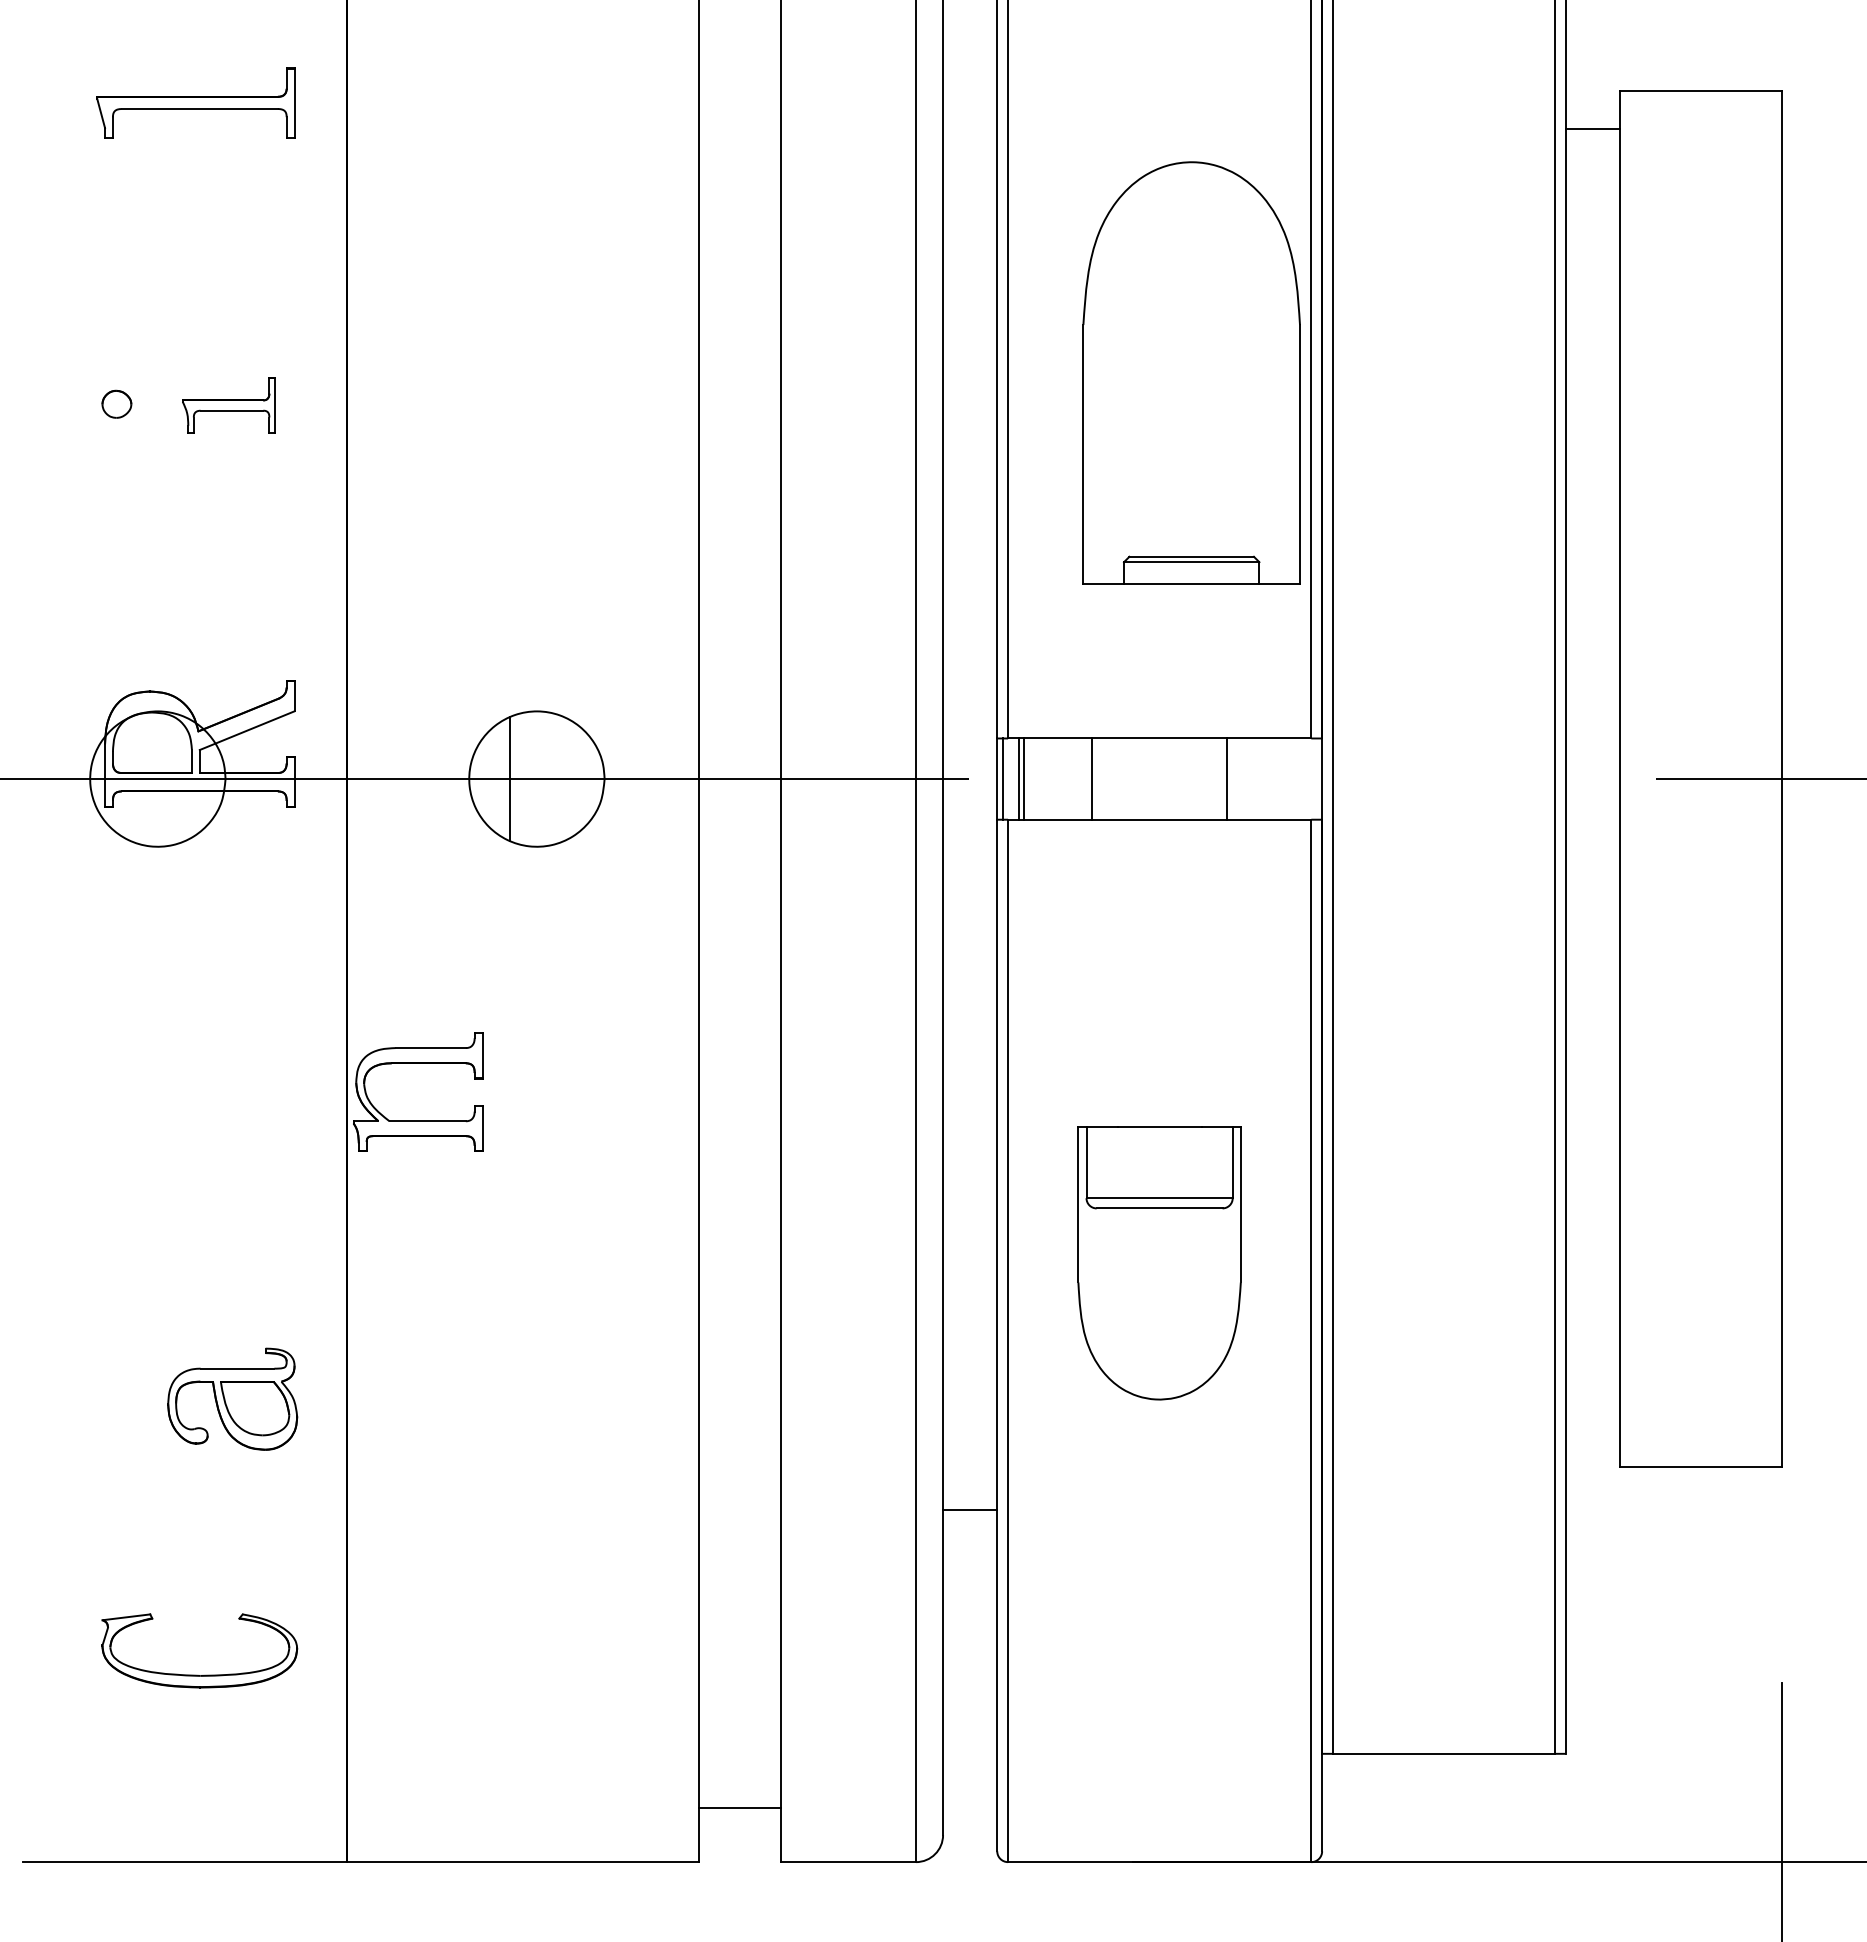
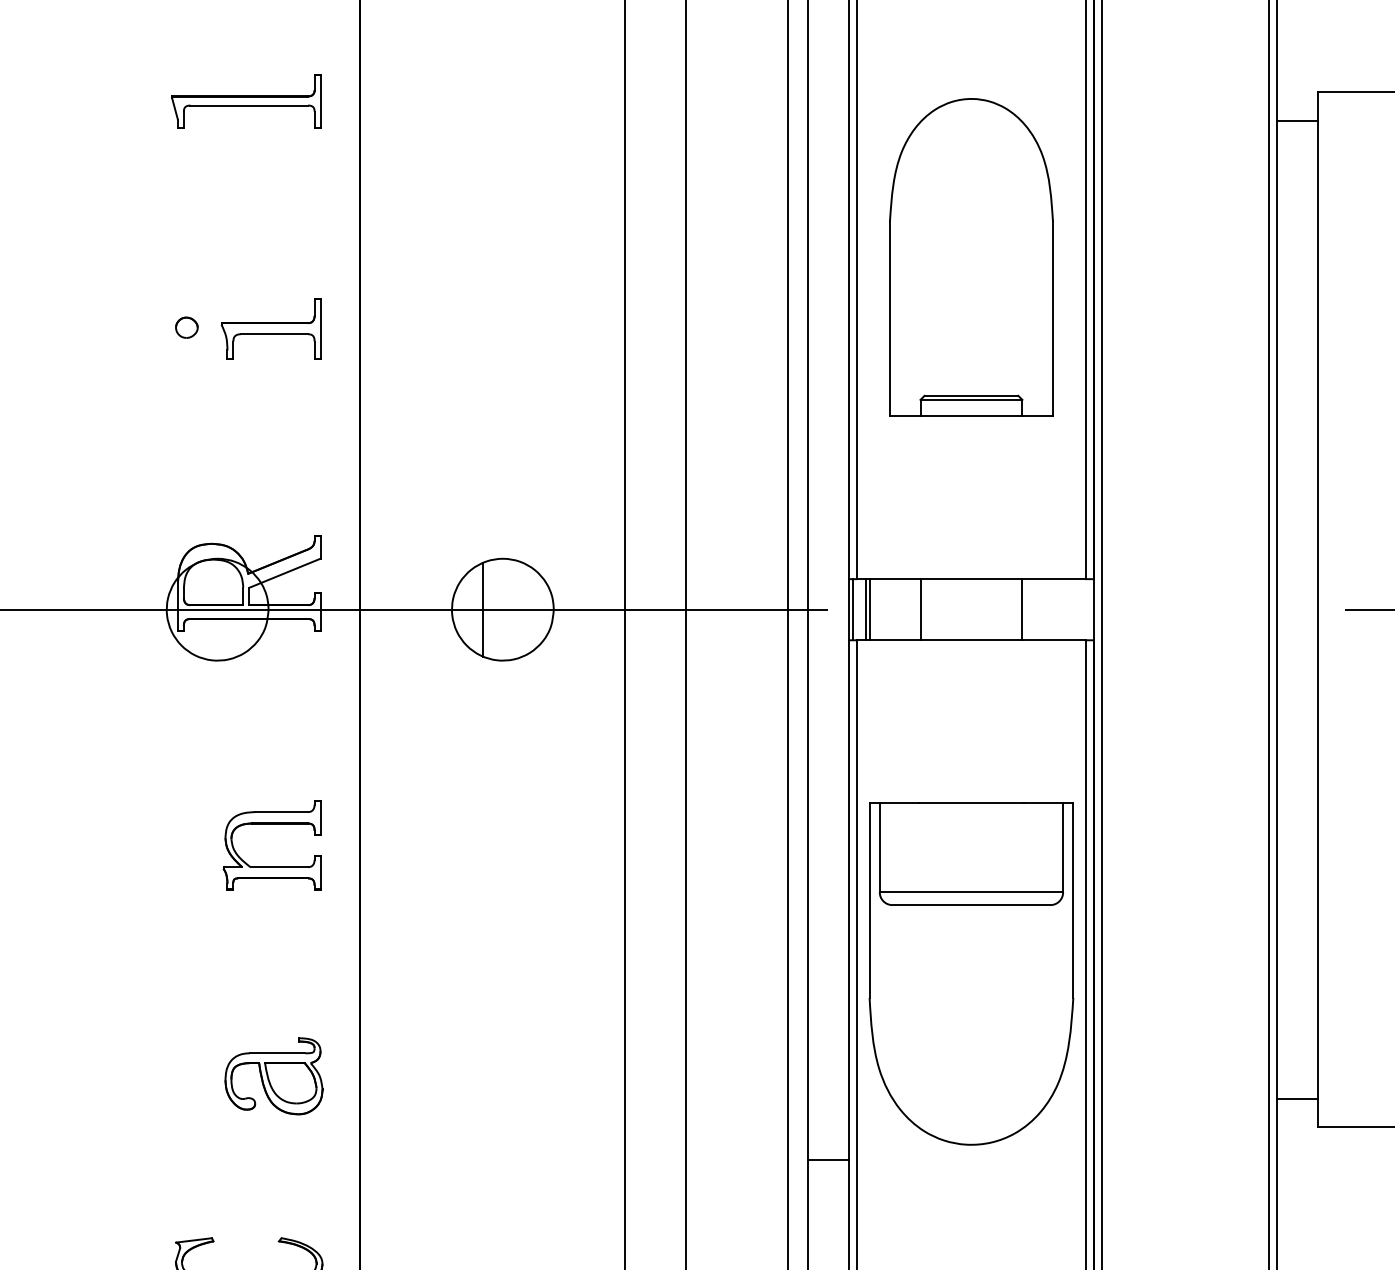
part: (1191, 372) -> (971, 257), moved
part: (228, 405) -> (270, 328), size x1.43
part: (418, 1063) -> (272, 823), moved
part: (1159, 1263) -> (971, 974), size x1.67
line: (1592, 1428) -> (1297, 1098), added

